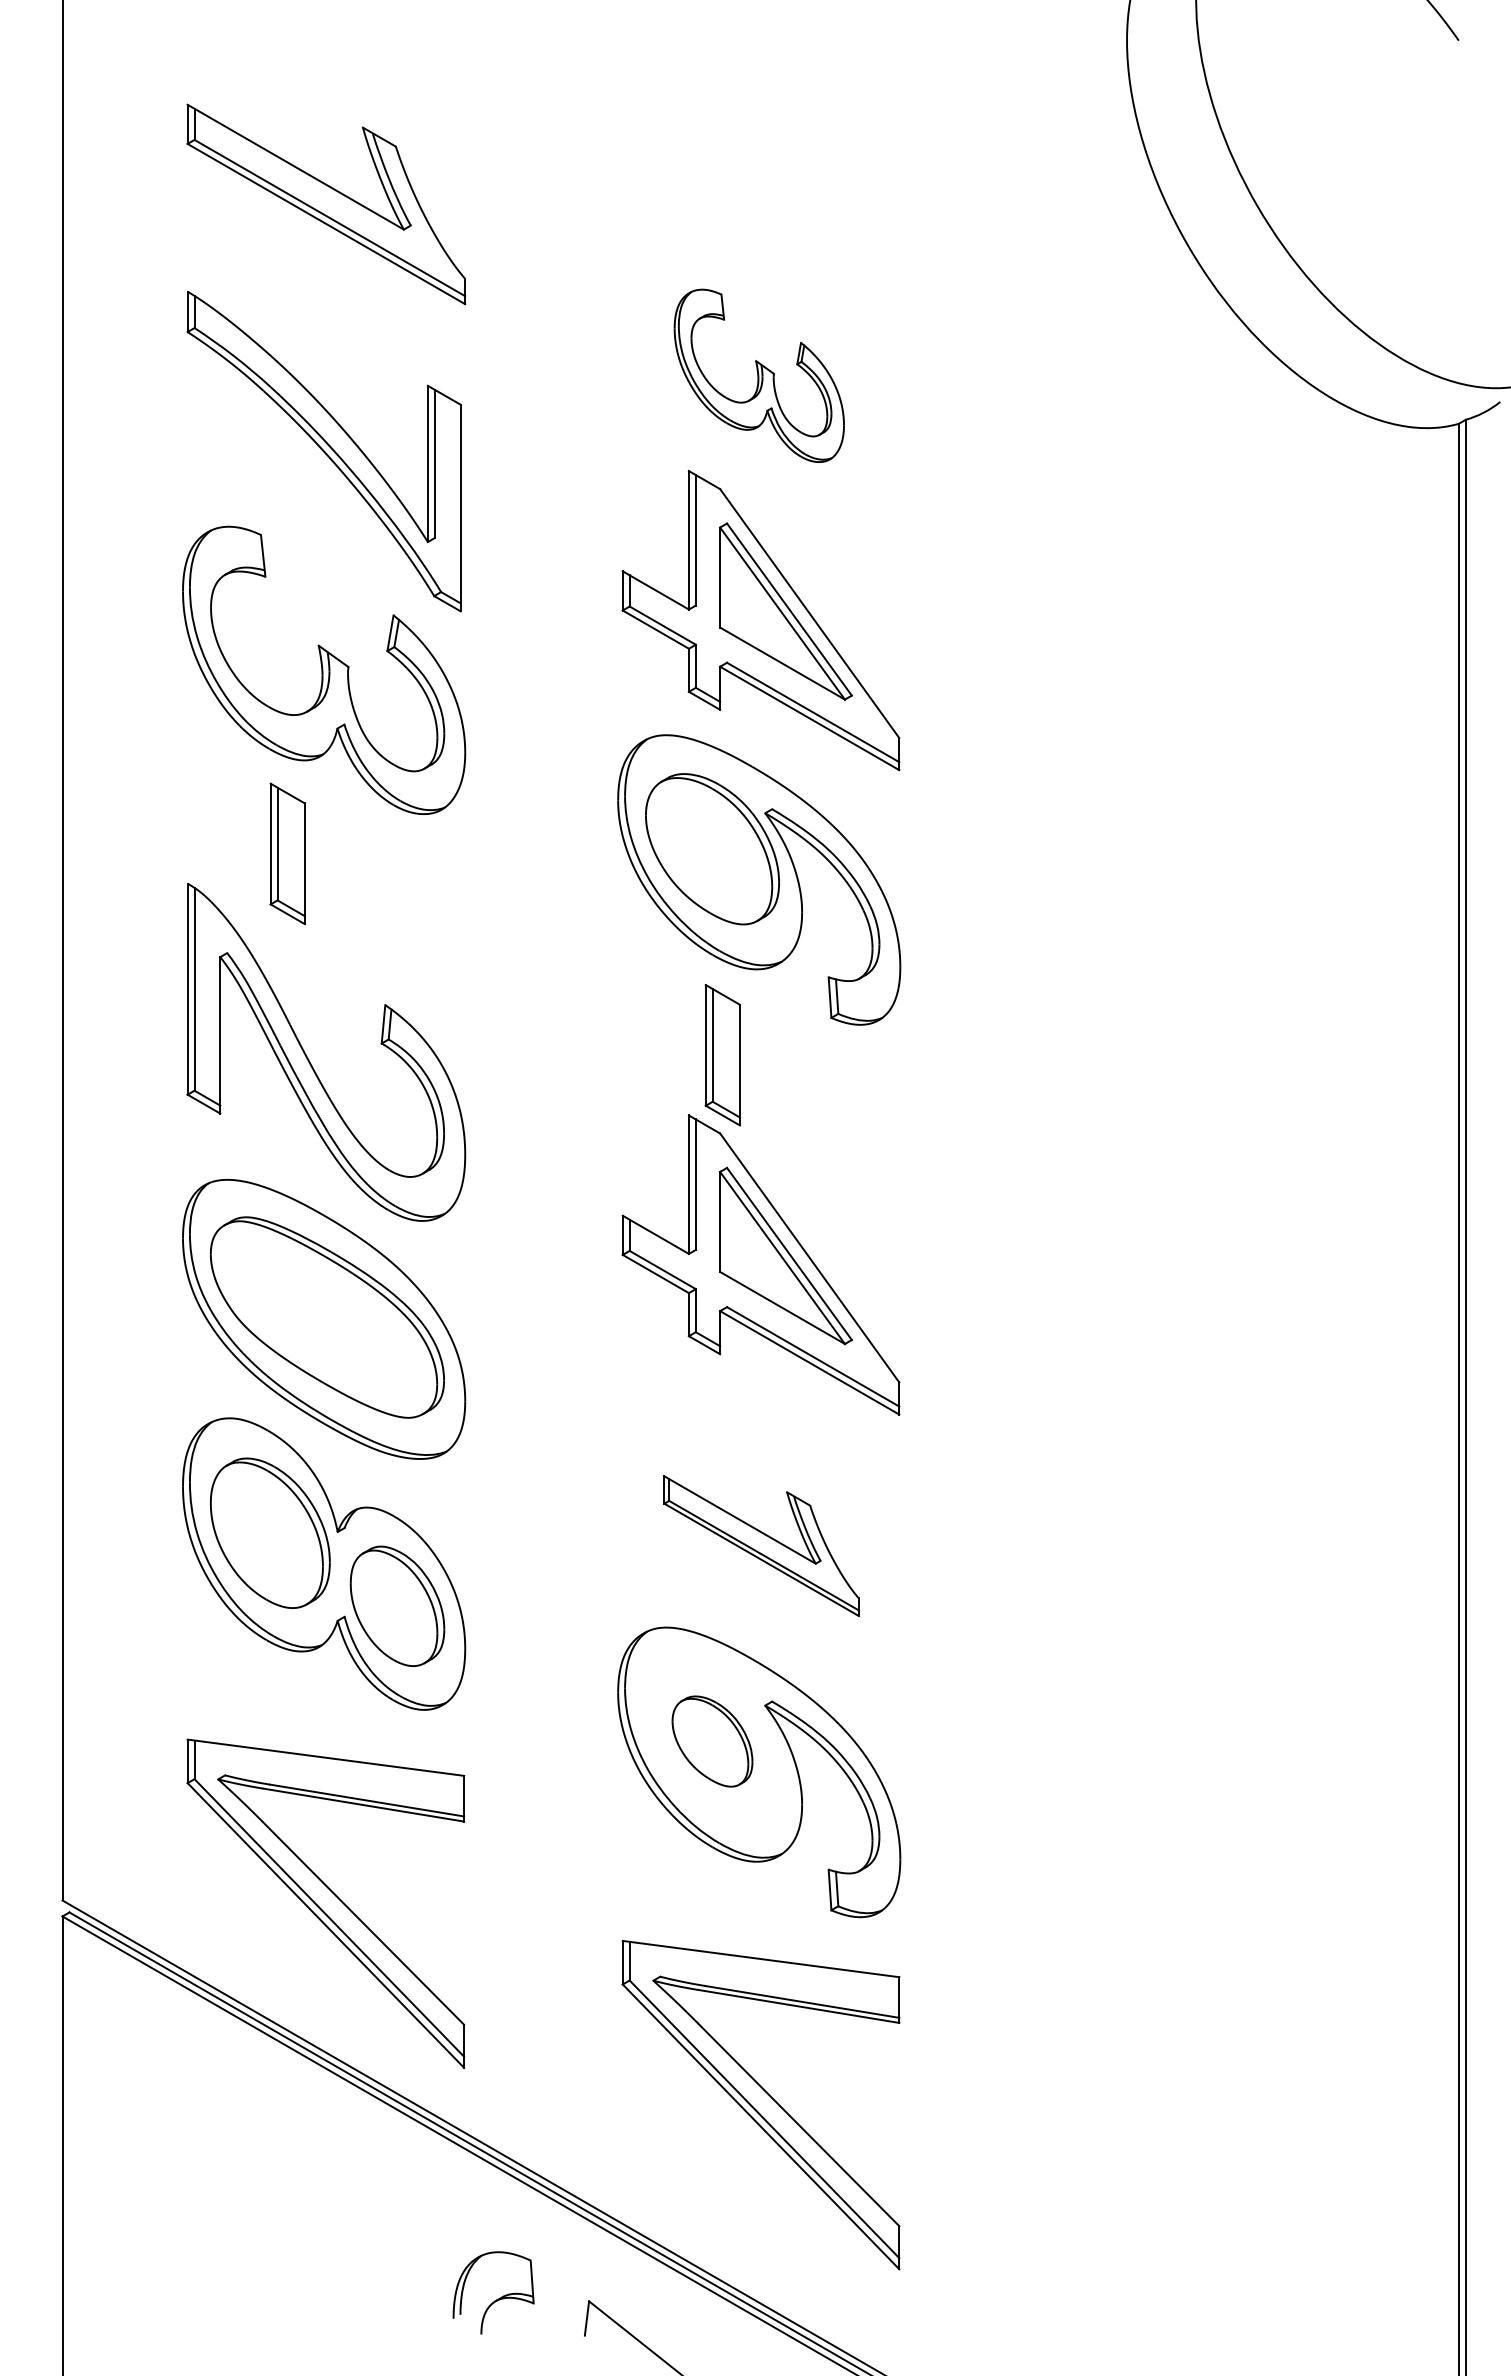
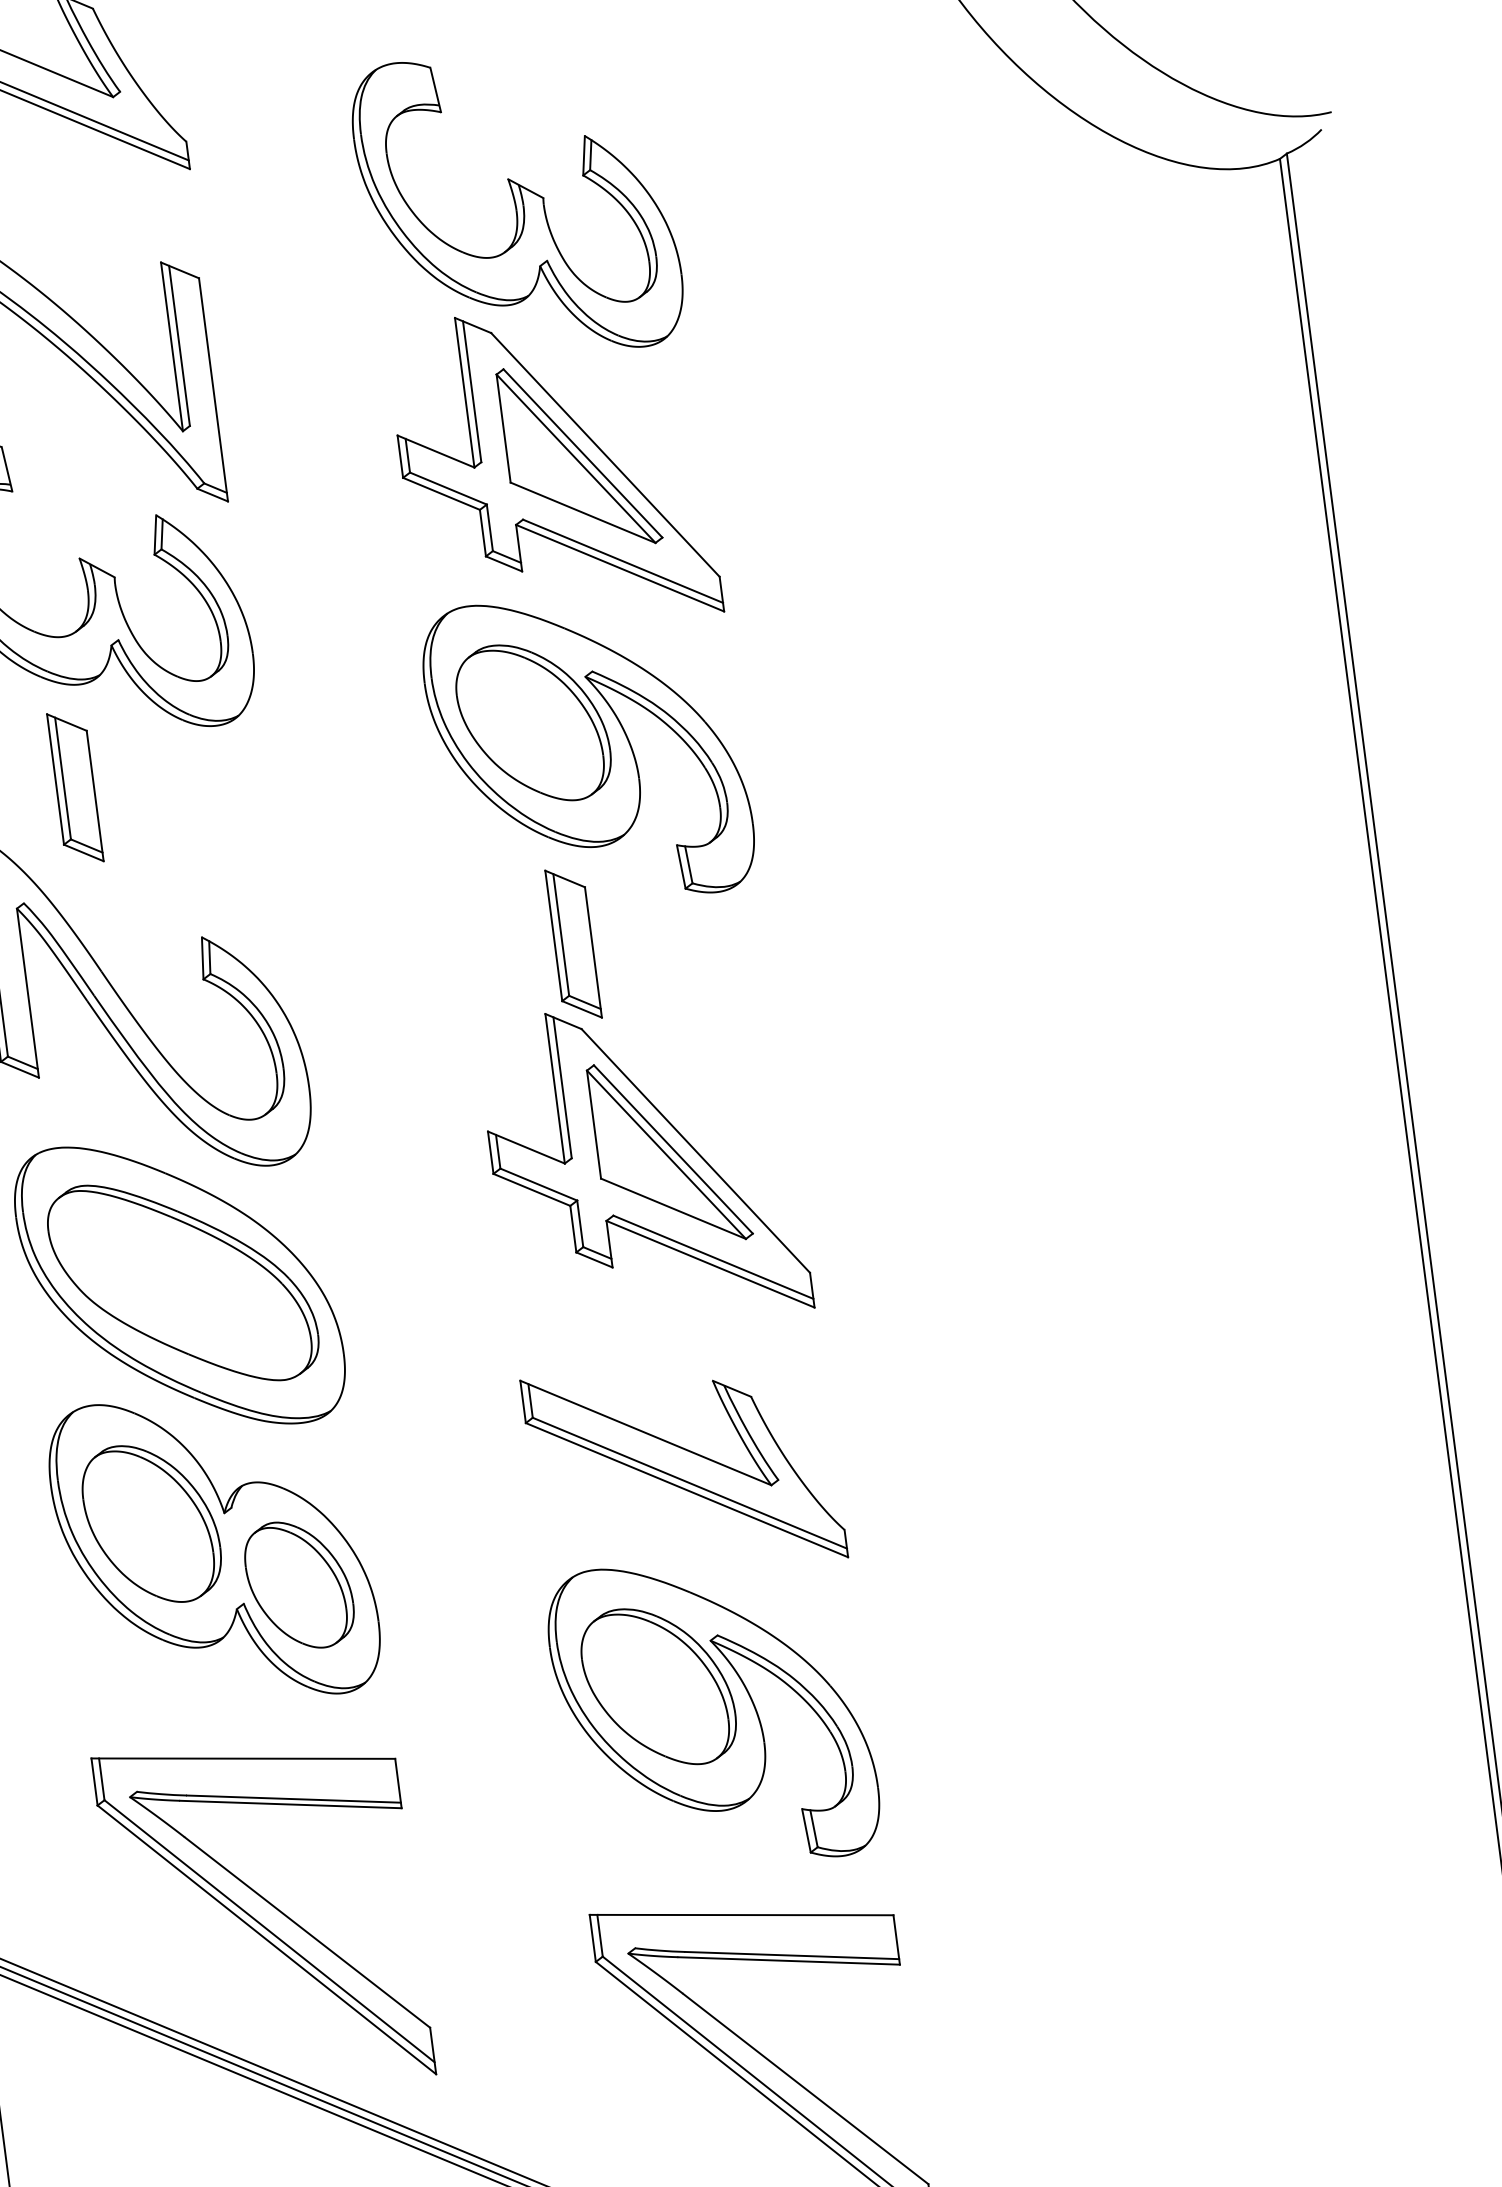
part: (759, 375) -> (517, 204), size x1.67
part: (761, 1545) -> (684, 1468), size x1.43
part: (712, 1741) -> (658, 1686), size x1.67

